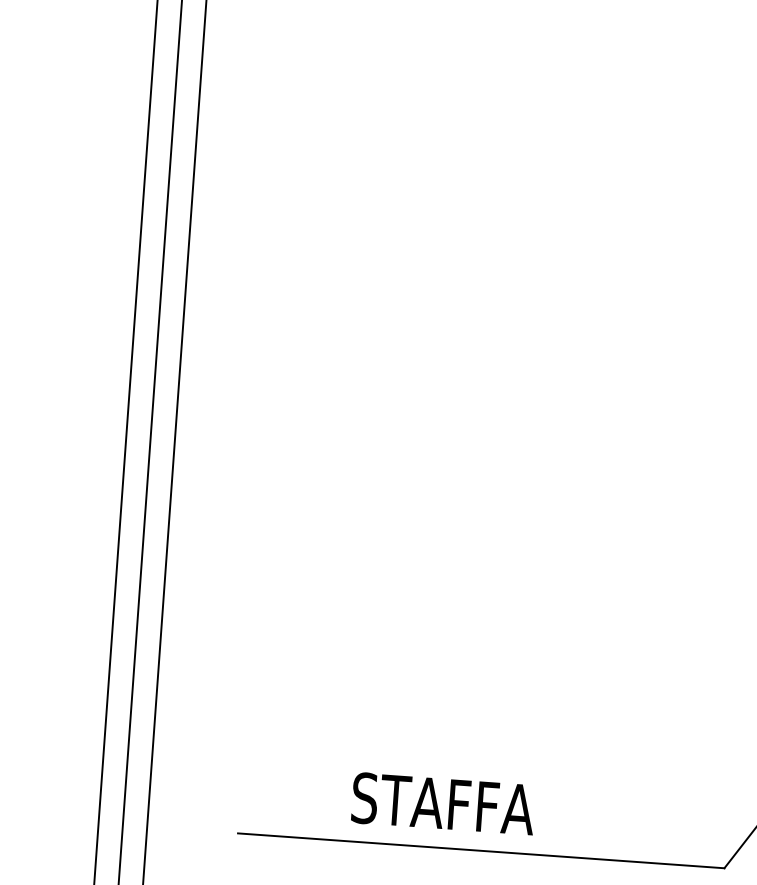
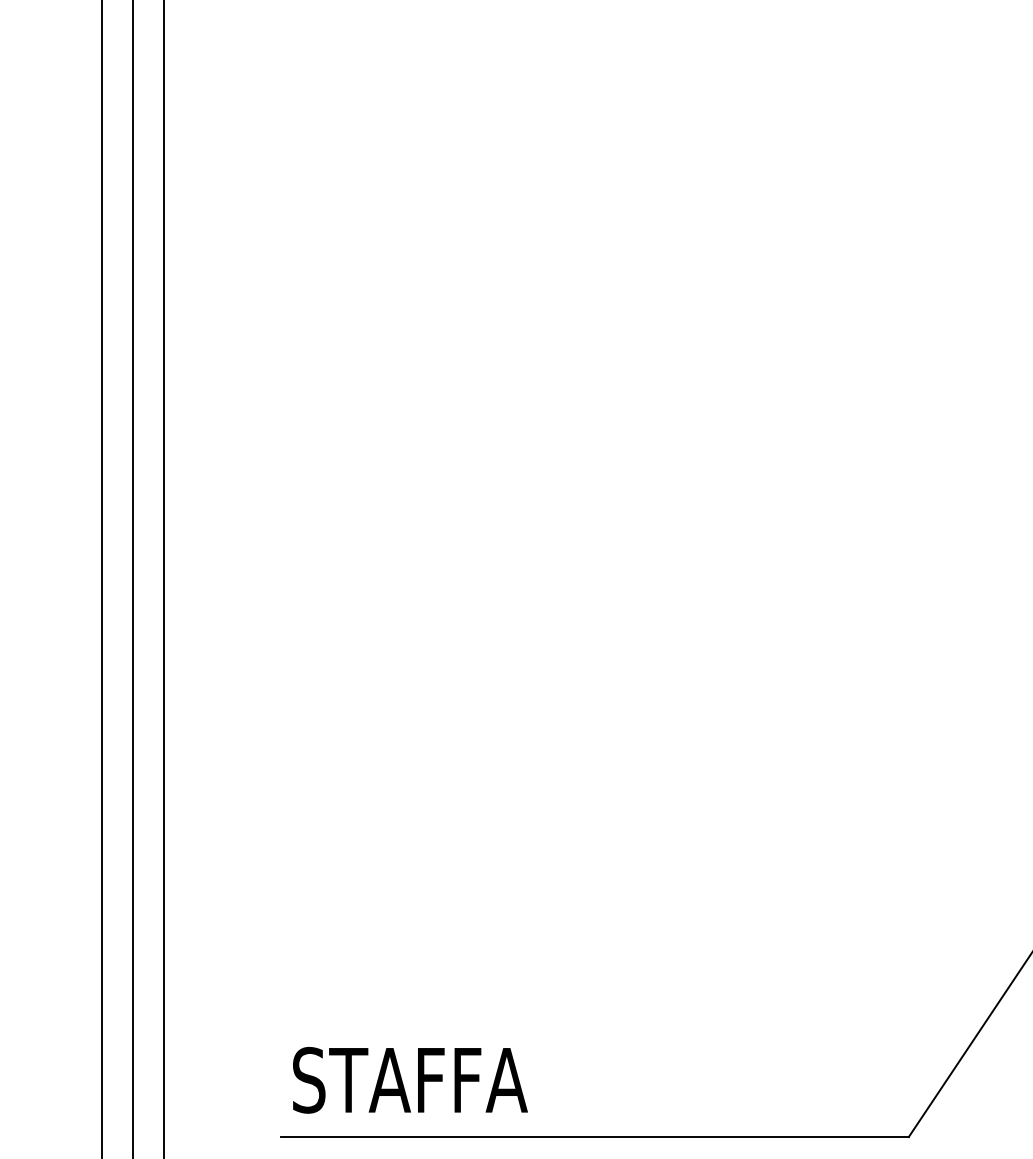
text: (443, 804) -> (410, 1080), moved

